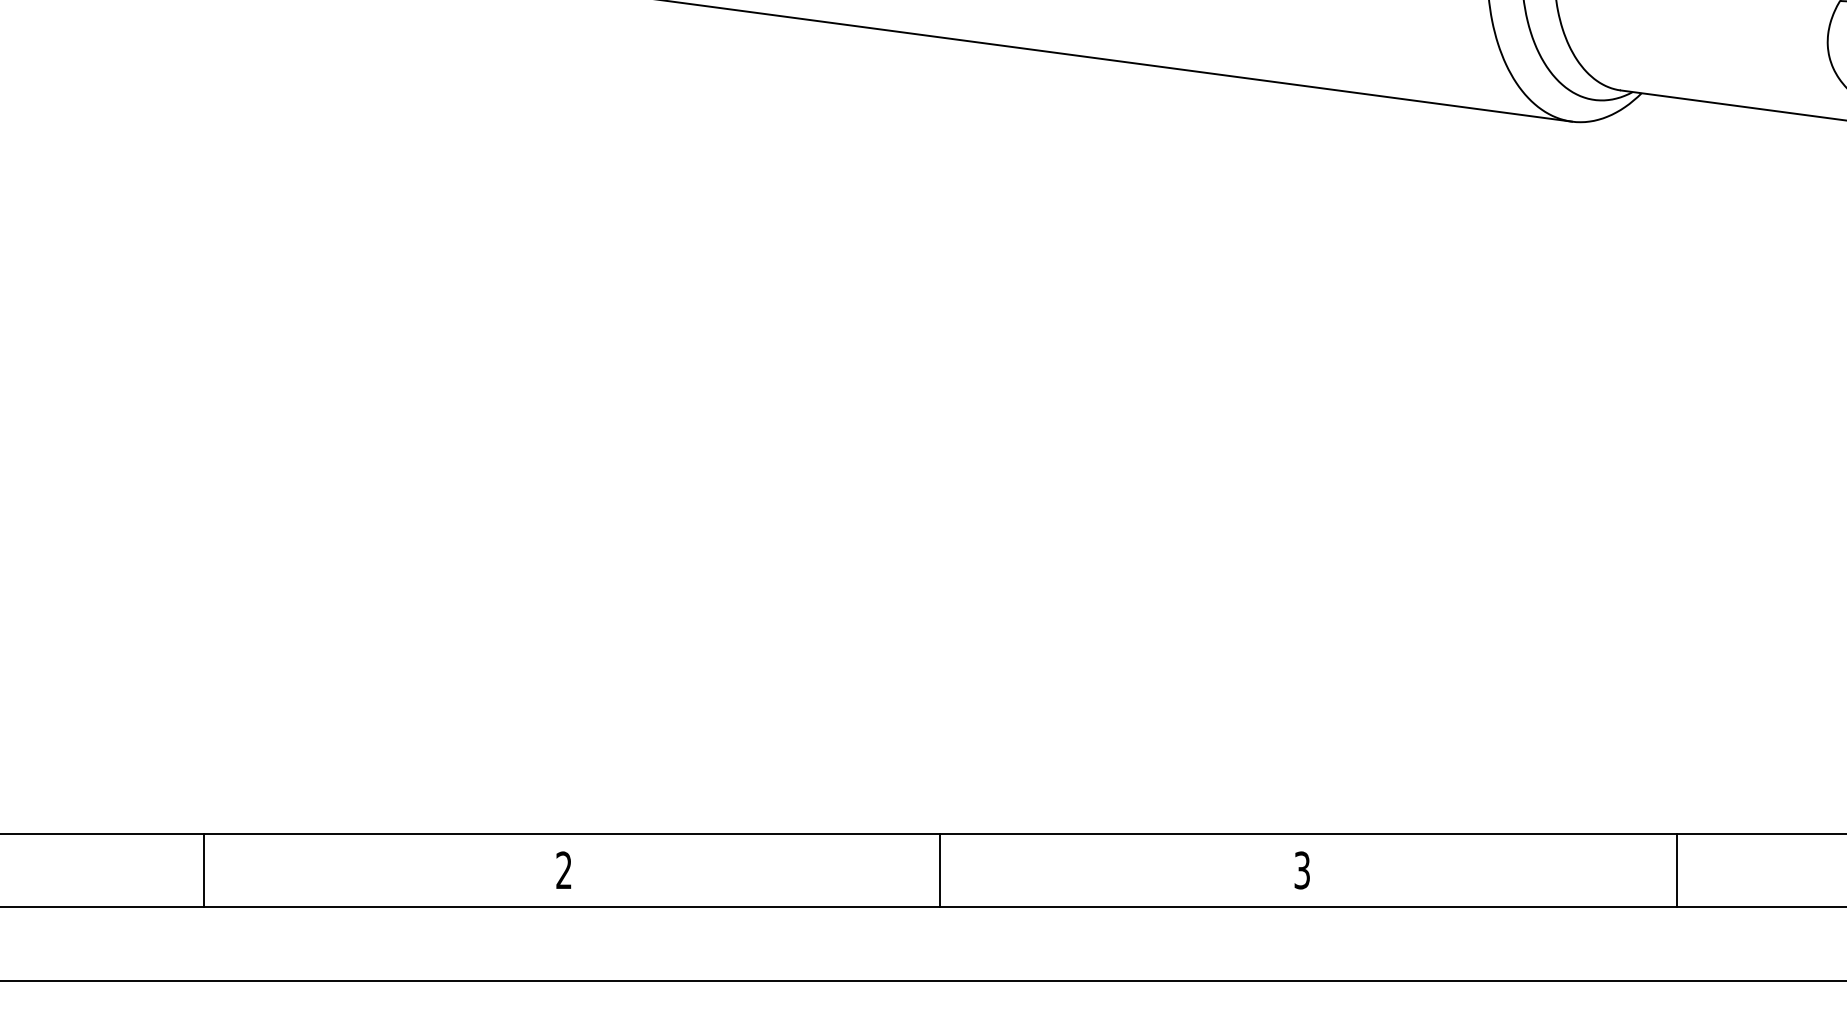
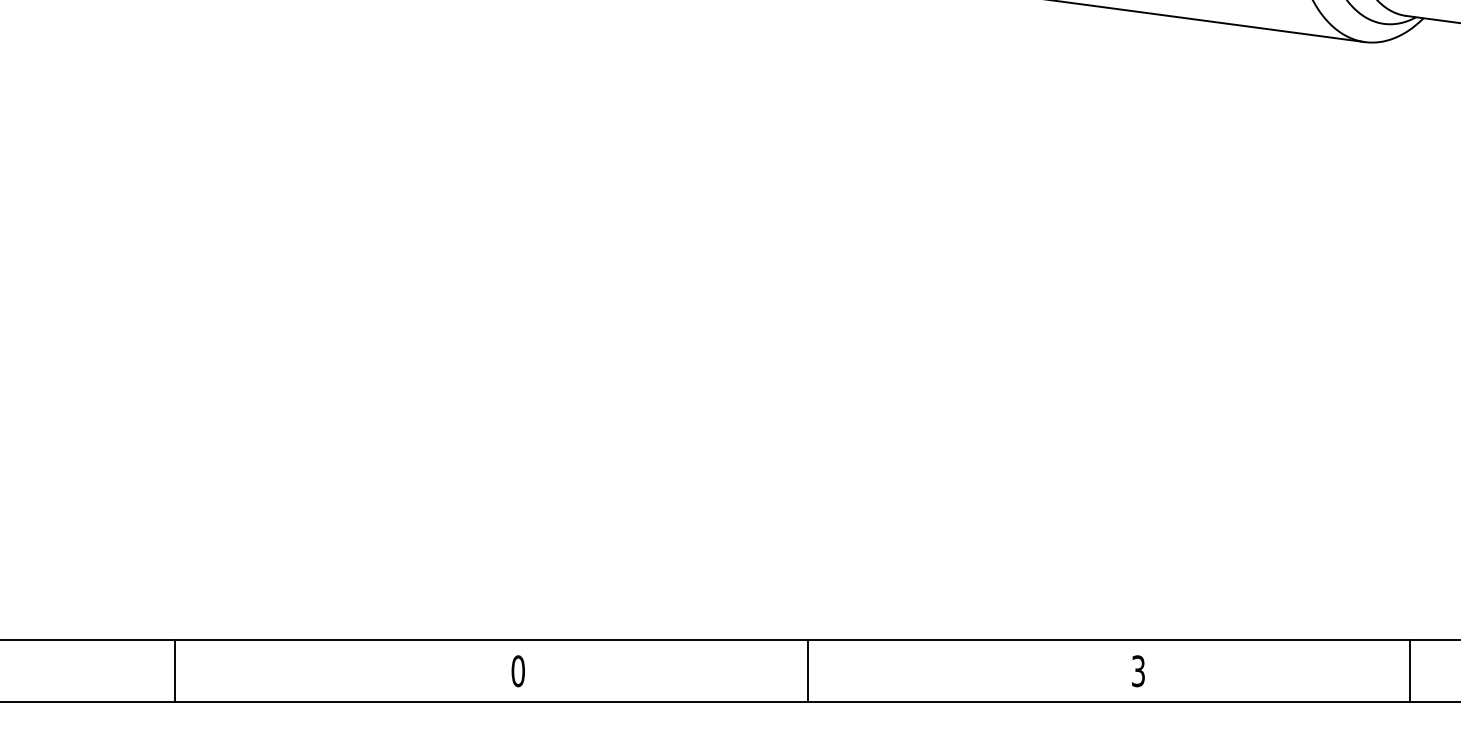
line: (203, 870) -> (174, 671), moved
text: (564, 870) -> (518, 671), 2 -> 0
line: (940, 870) -> (808, 671), moved
line: (1677, 870) -> (1410, 671), moved

